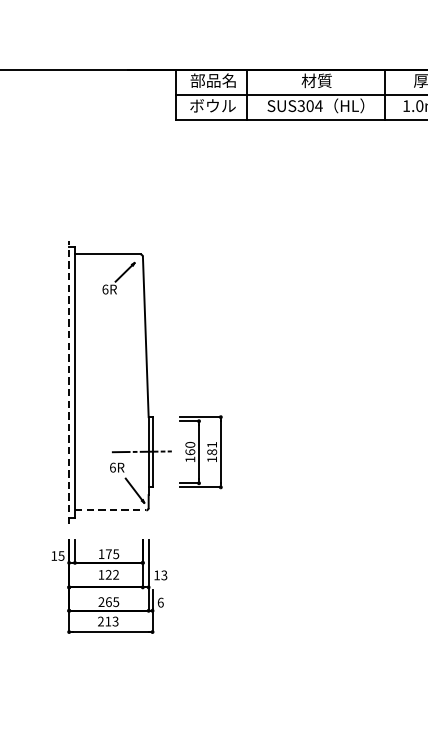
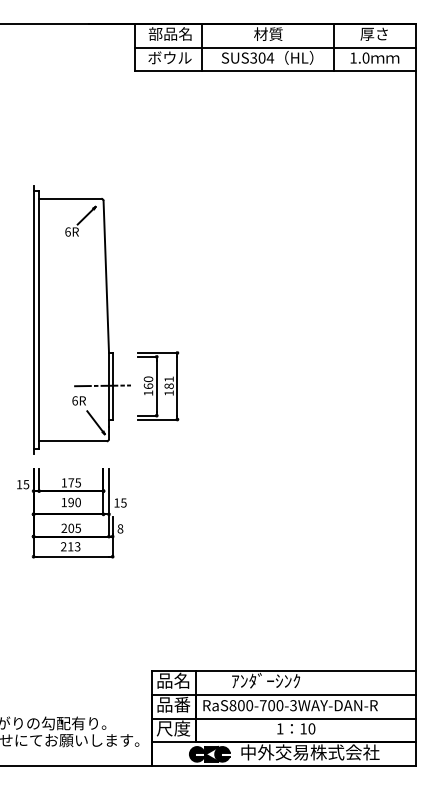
line: (69, 381) -> (33, 319), dashed -> solid
line: (110, 510) -> (72, 441), dashed -> solid
text: (112, 574) -> (74, 502), 122 -> 190
text: (163, 574) -> (123, 502), 13 -> 15
text: (109, 601) -> (71, 527), 265 -> 205
text: (160, 602) -> (120, 528), 6 -> 8

